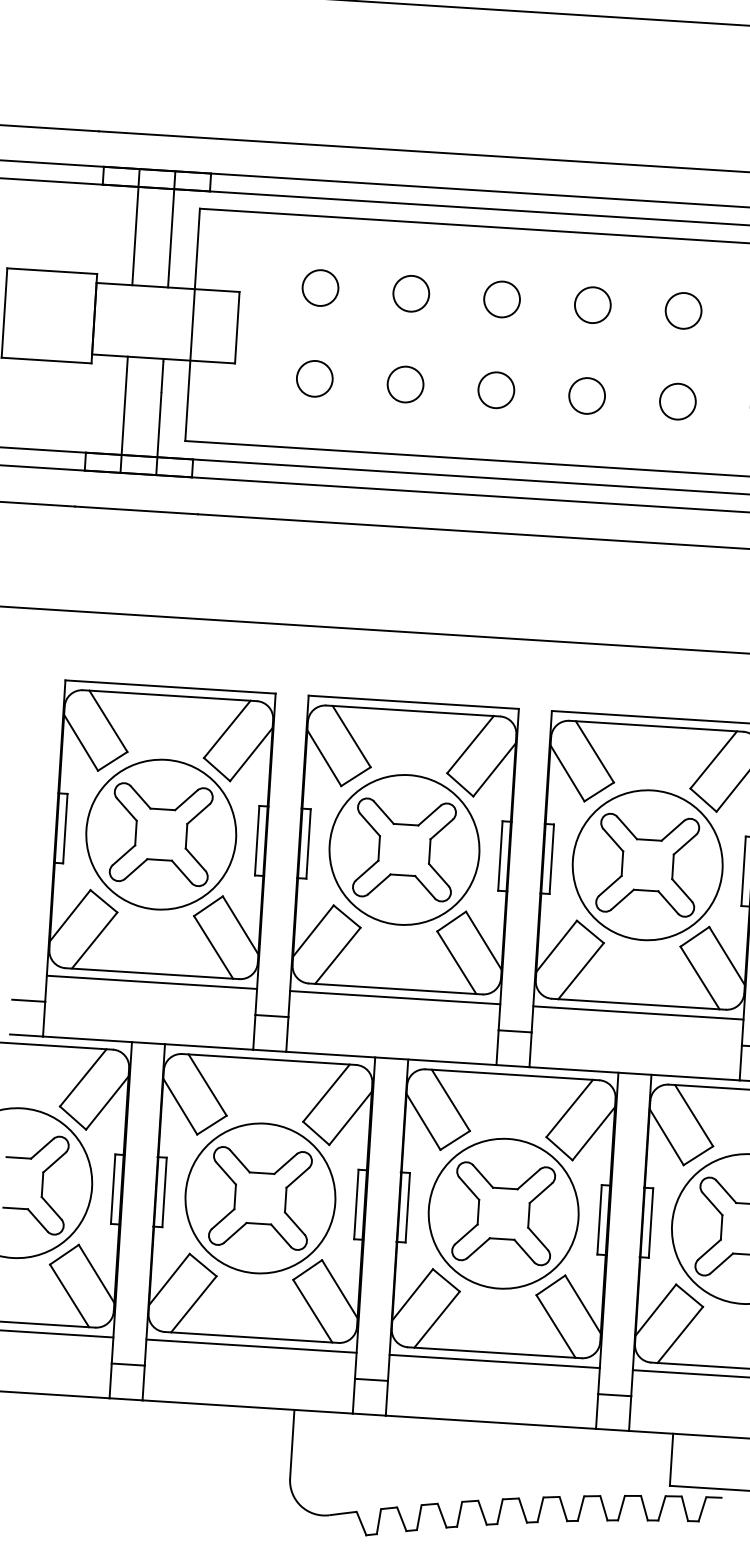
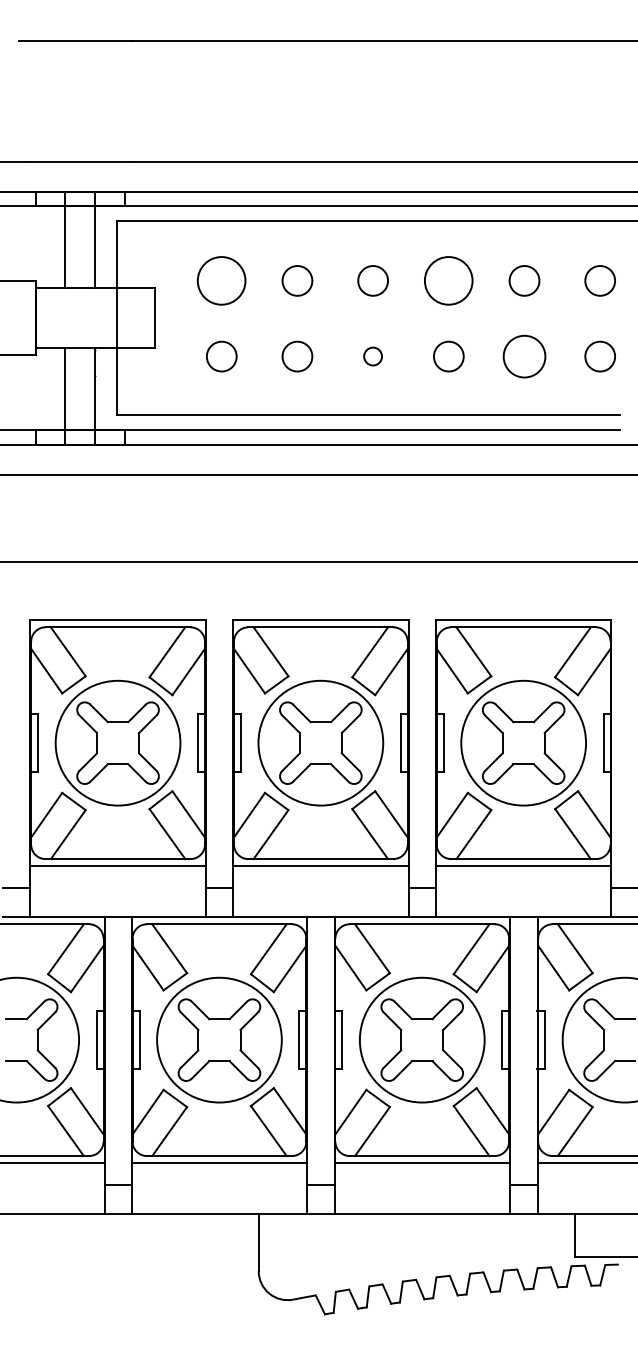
circle: (320, 287) -> (221, 280), size x1.6
circle: (592, 304) -> (448, 280), size x1.6
circle: (495, 390) -> (372, 356), size x0.6
circle: (677, 401) -> (524, 356), size x1.4

